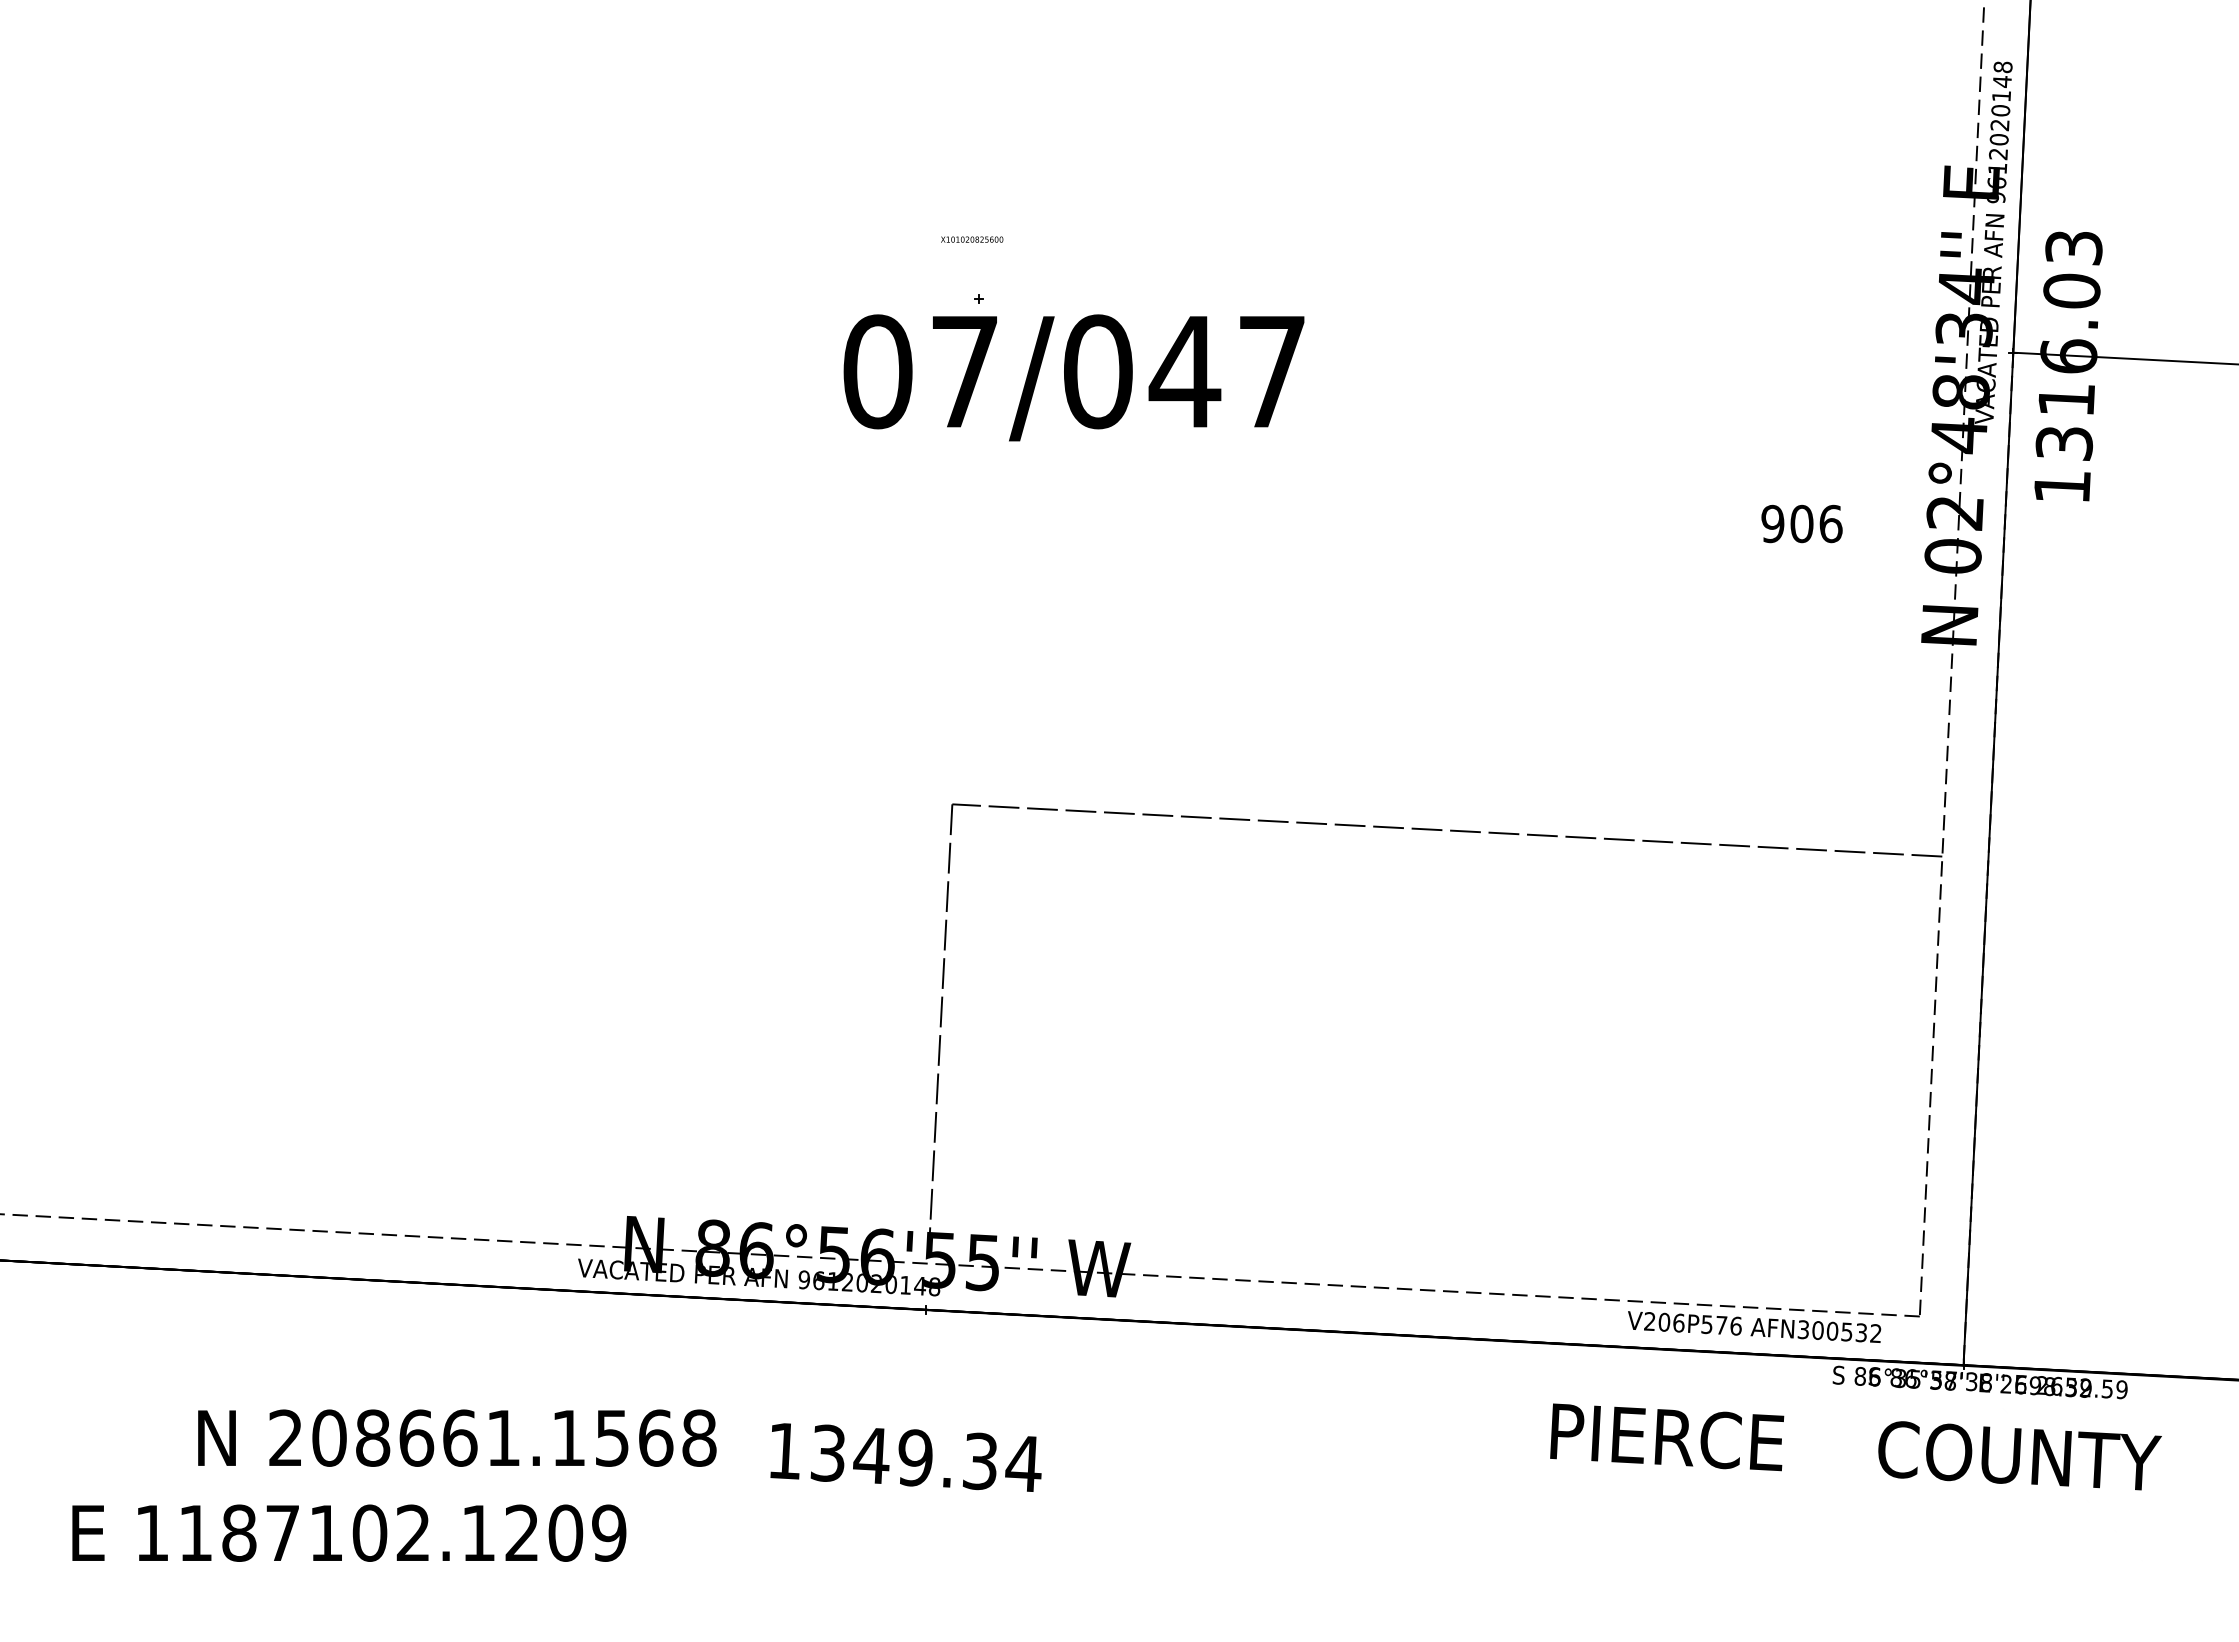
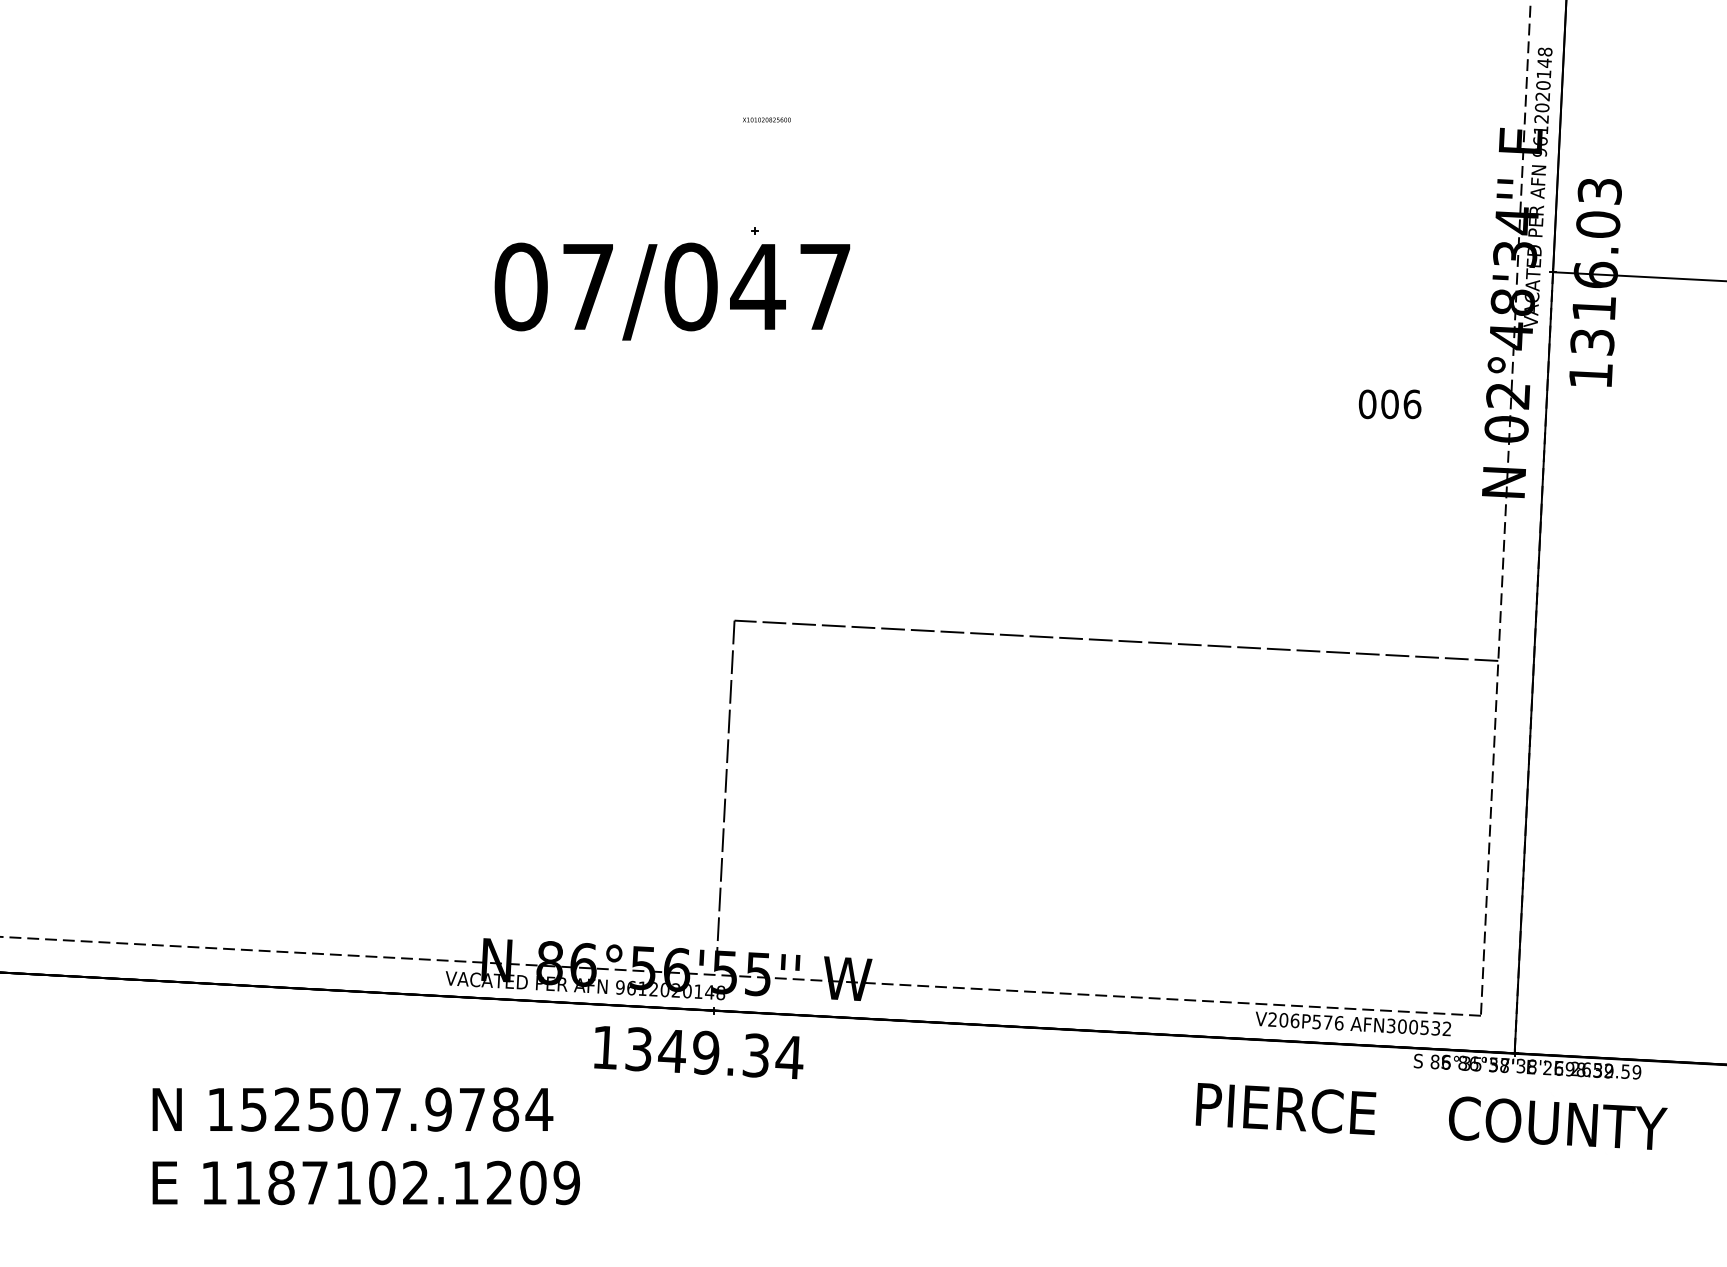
text: (971, 239) -> (766, 119), moved
text: (1074, 377) -> (672, 291), moved
text: (1772, 524) -> (1367, 404), 906 -> 006
text: (493, 1437) -> (380, 1109), 208661.1568 -> 152507.9784
text: (905, 1457) -> (698, 1052), moved
text: (348, 1532) -> (365, 1182), moved

